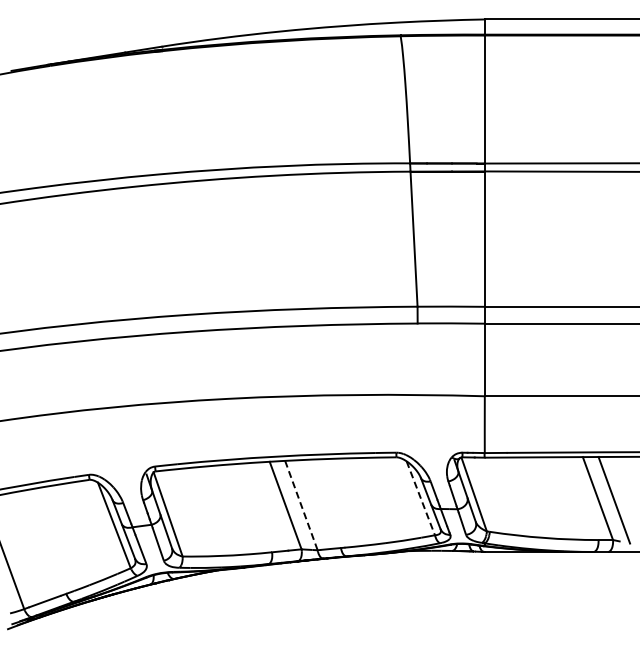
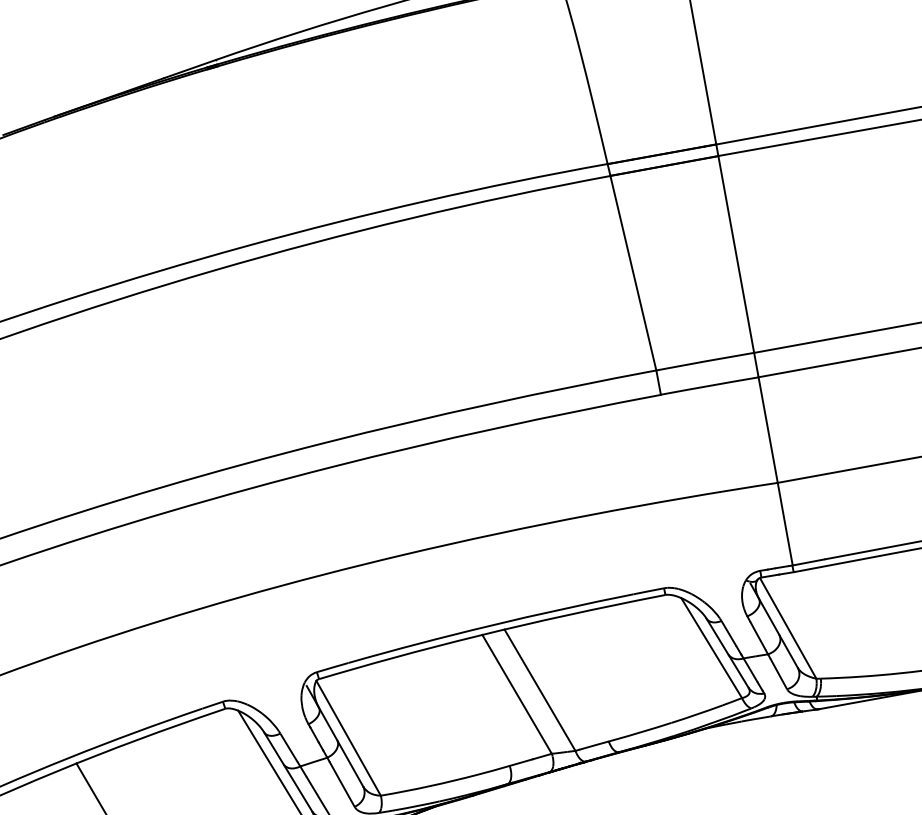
line: (420, 498) -> (711, 648), dashed -> solid
line: (301, 505) -> (540, 690), dashed -> solid

